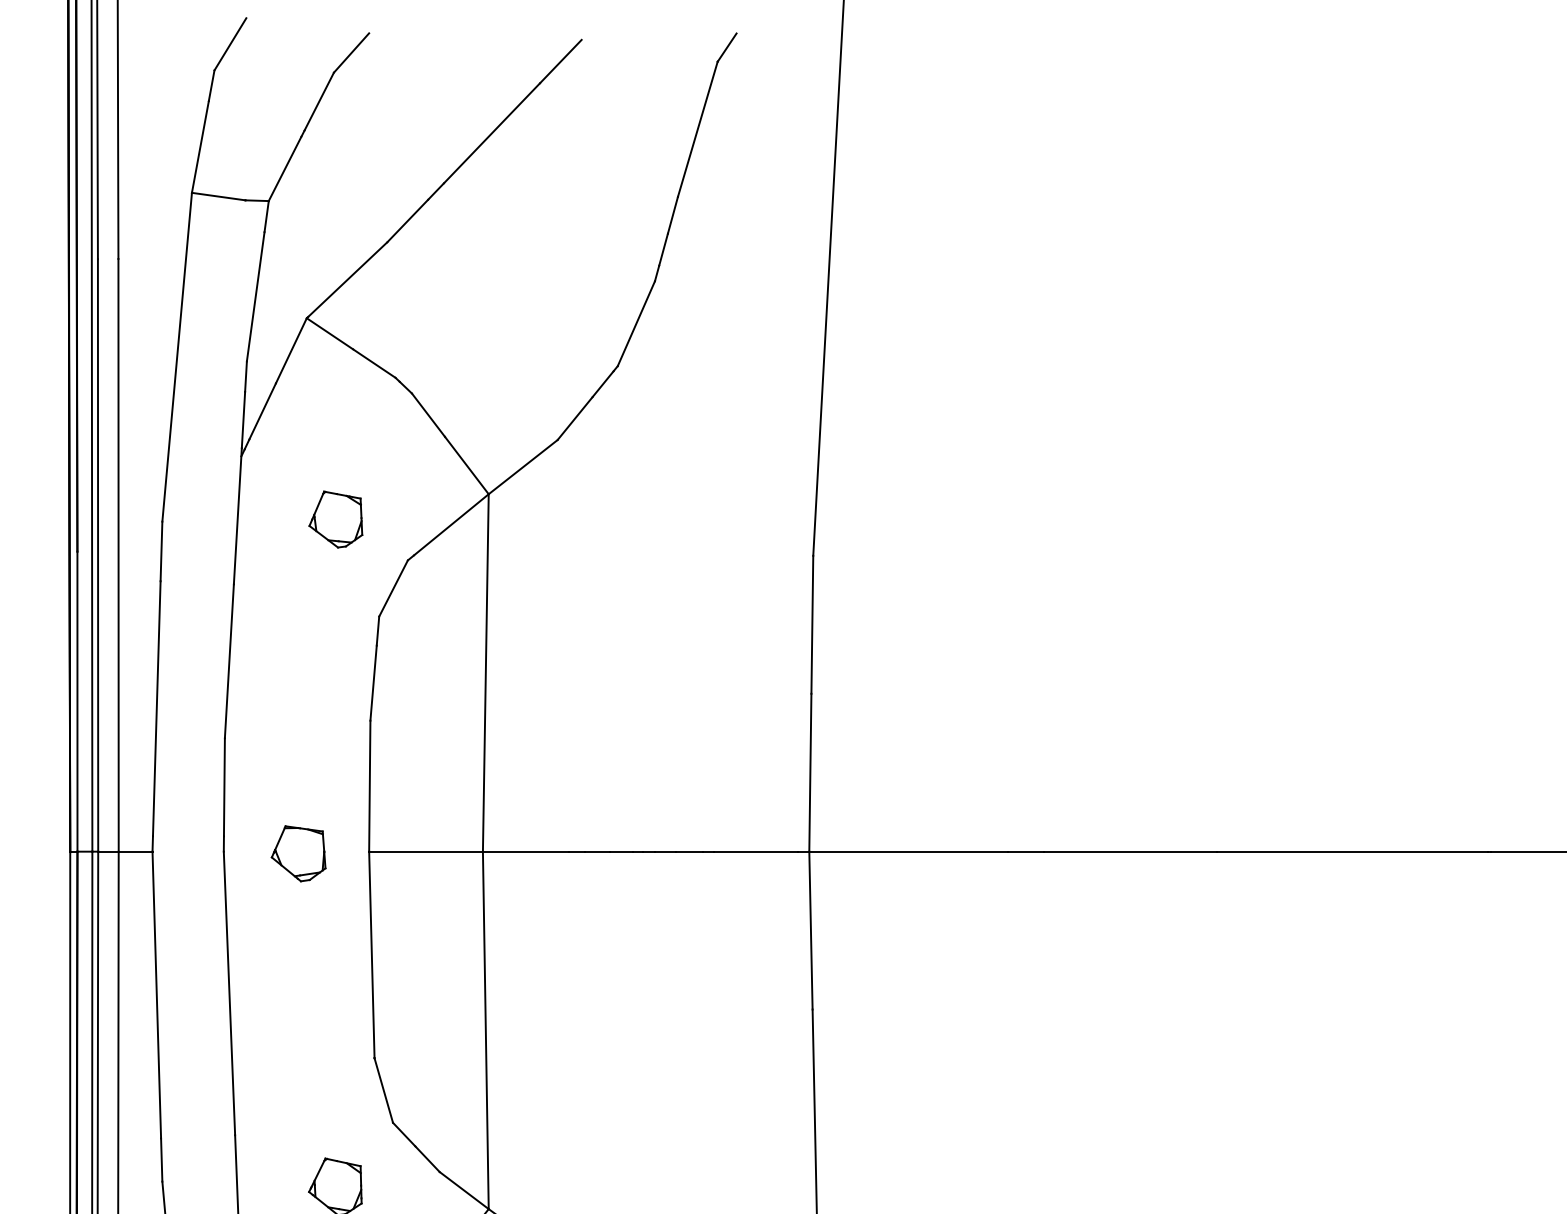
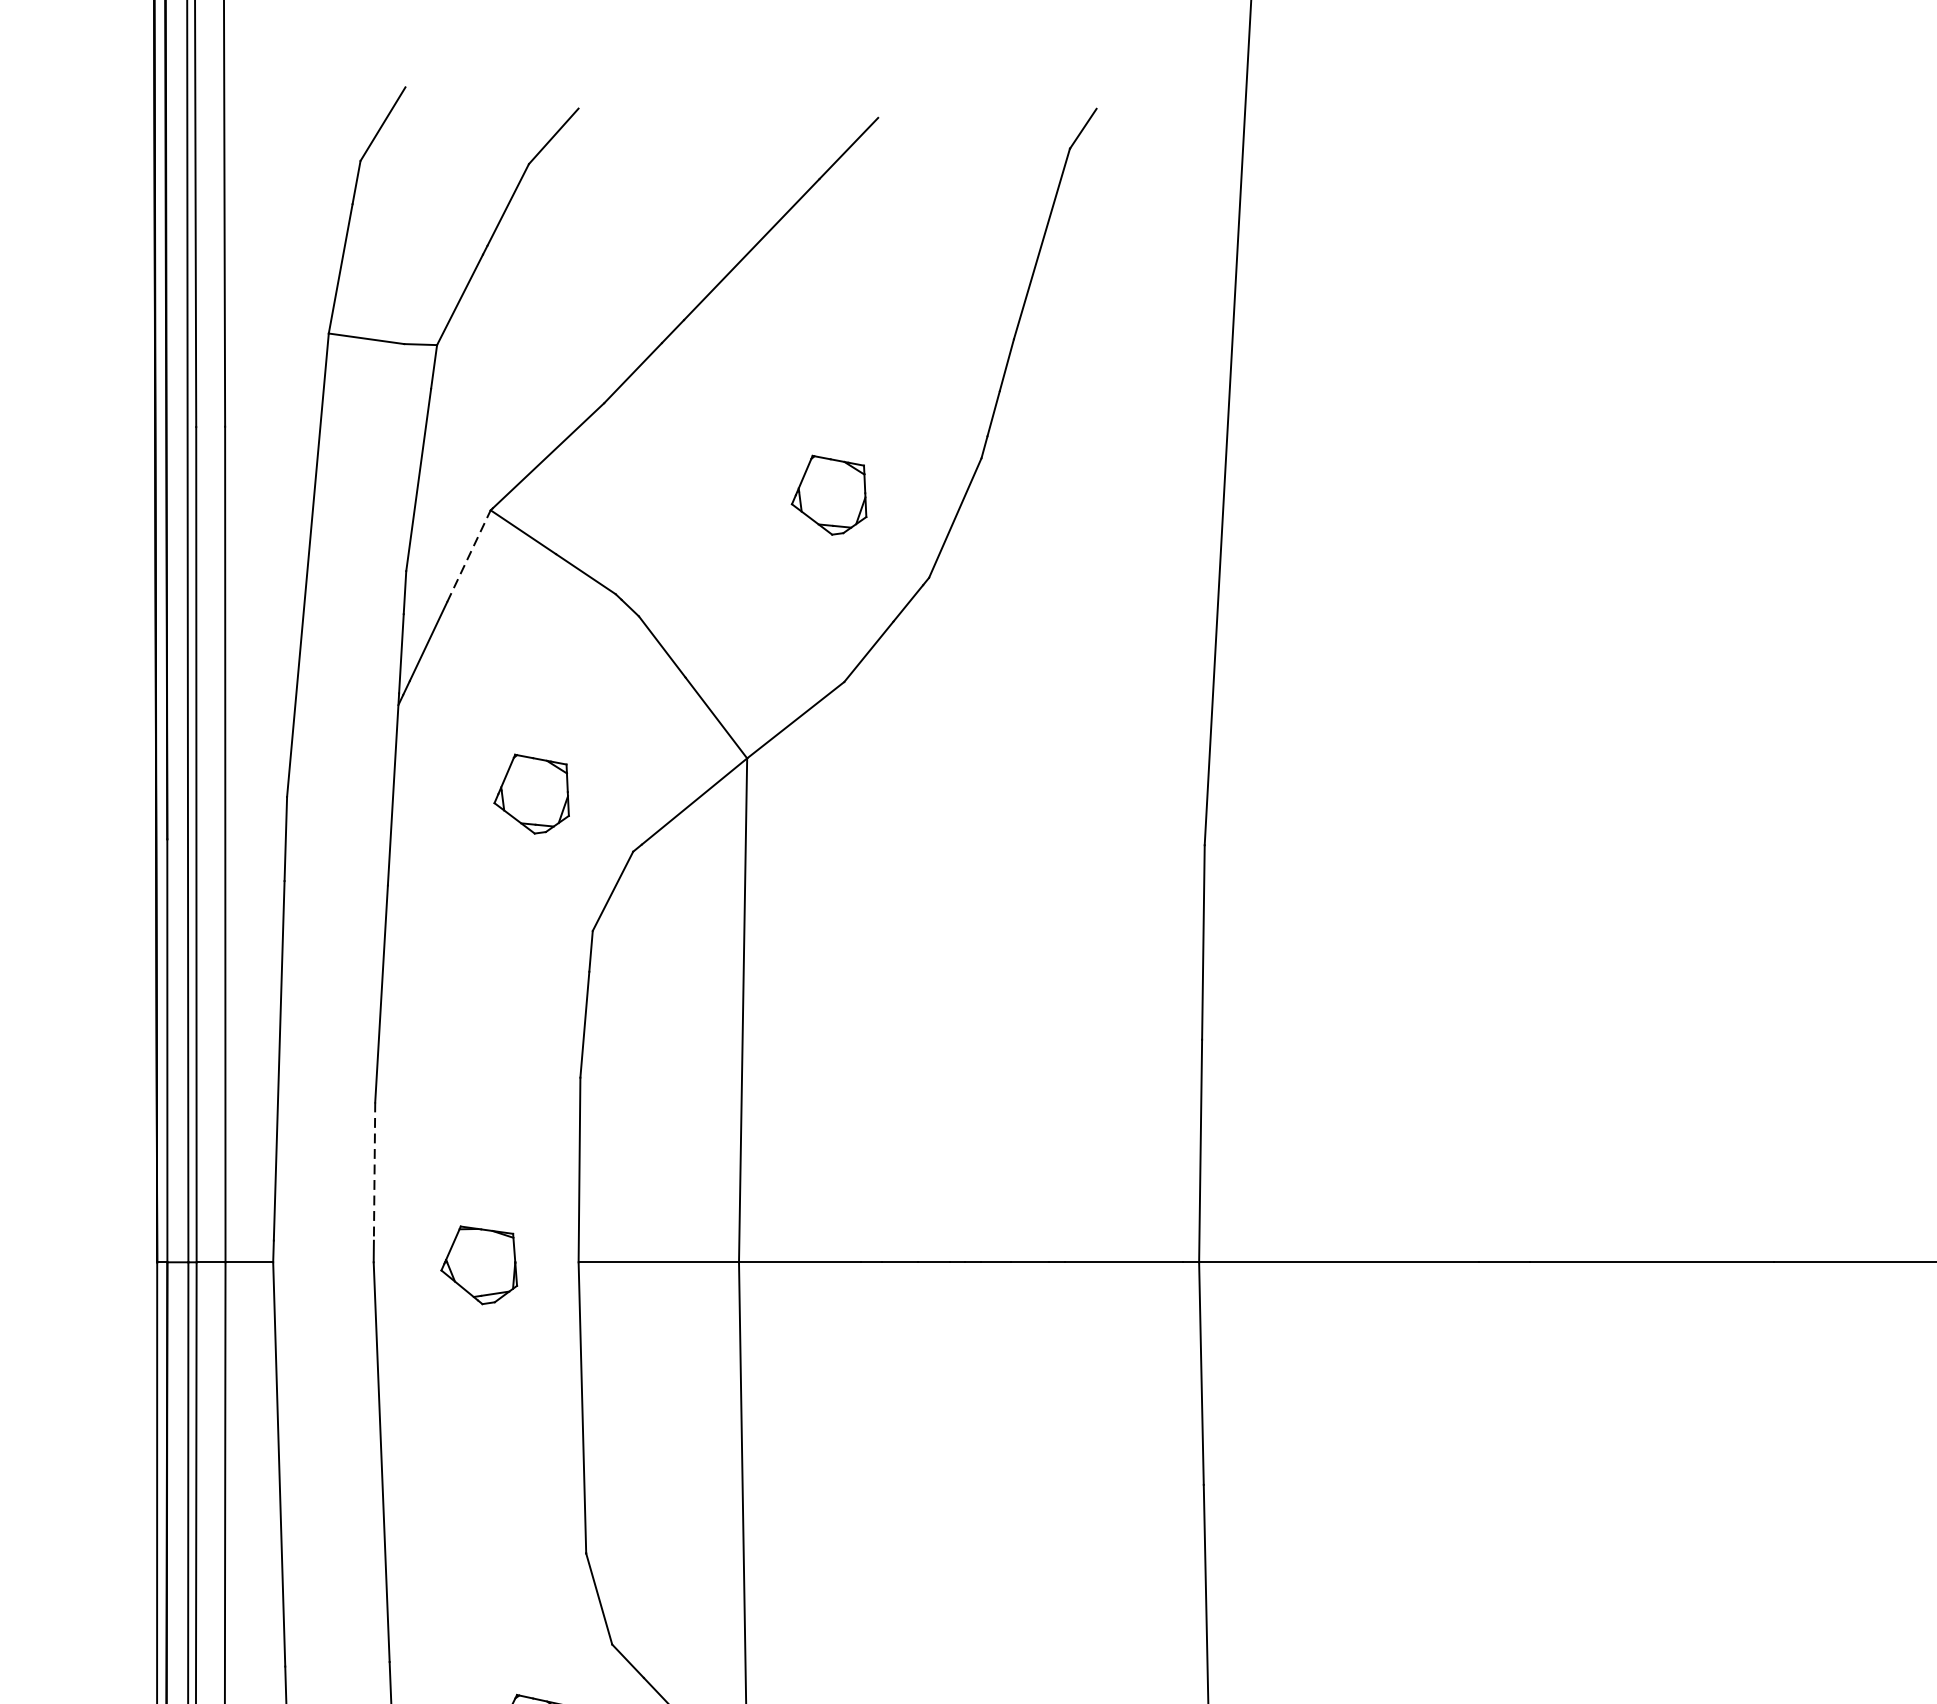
part: (546, 307) -> (828, 495), added
line: (291, 350) -> (469, 555), solid -> dashed
line: (224, 787) -> (374, 1171), solid -> dashed

